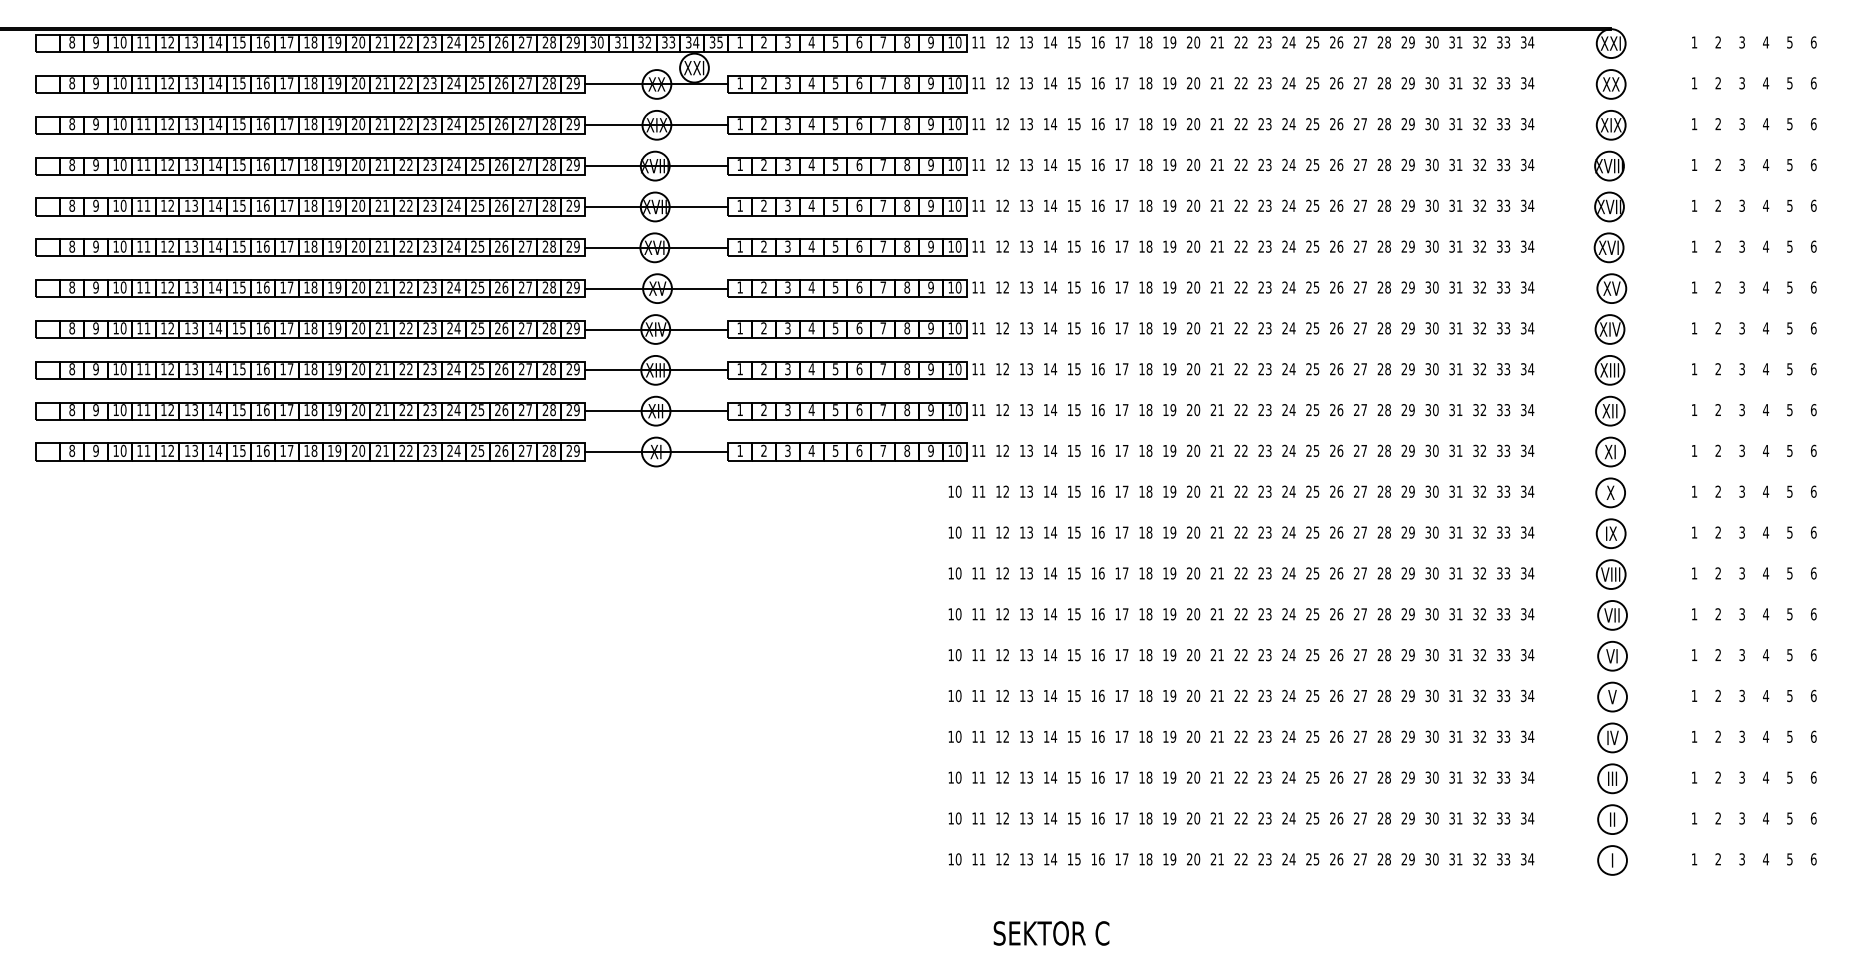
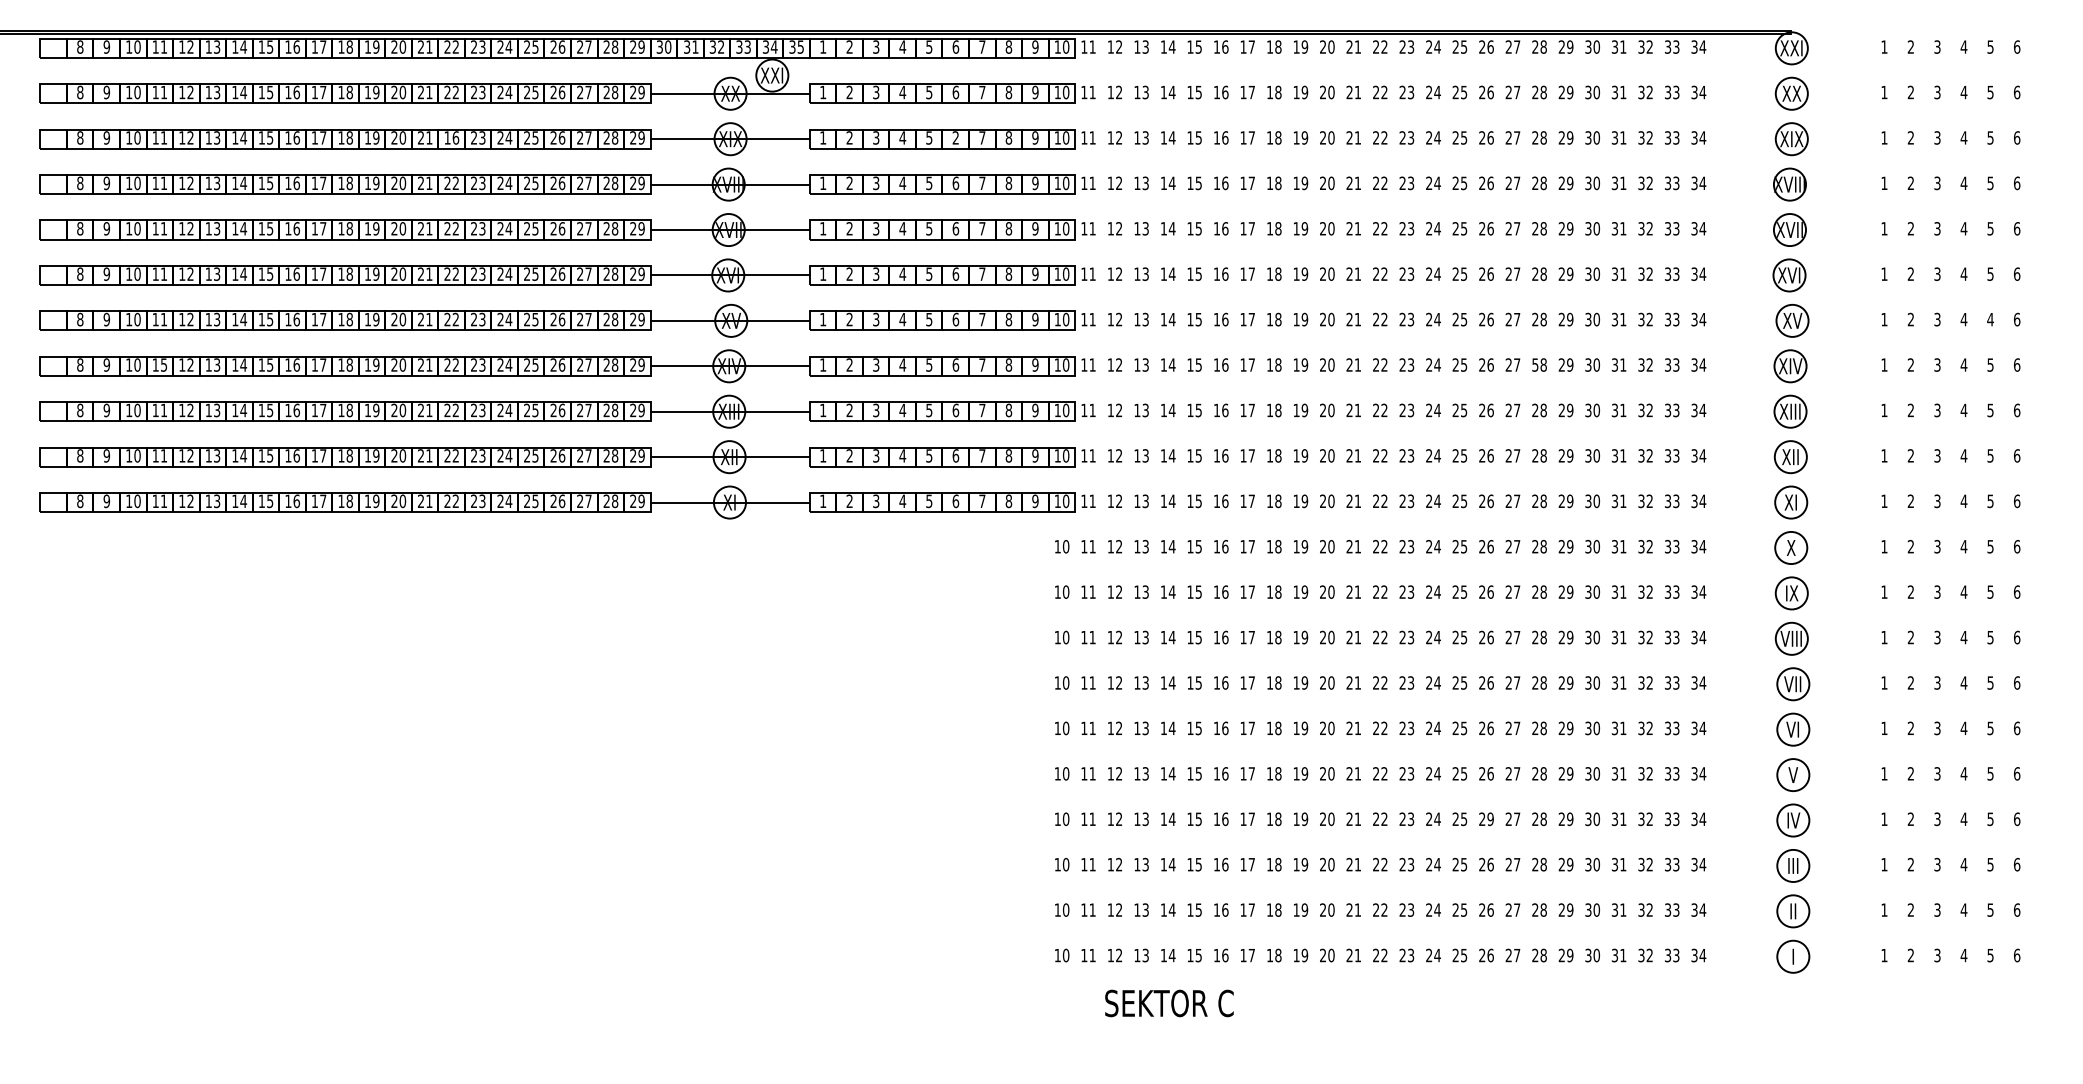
text: (405, 124) -> (450, 138), 22 -> 16
text: (859, 124) -> (955, 138), 6 -> 2
text: (1789, 287) -> (1990, 319), 5 -> 4
text: (147, 328) -> (164, 365), 11 -> 15
text: (1380, 328) -> (1535, 365), 28 -> 58
text: (1340, 736) -> (1490, 818), 26 -> 29
text: (1051, 933) -> (1169, 1003), moved

